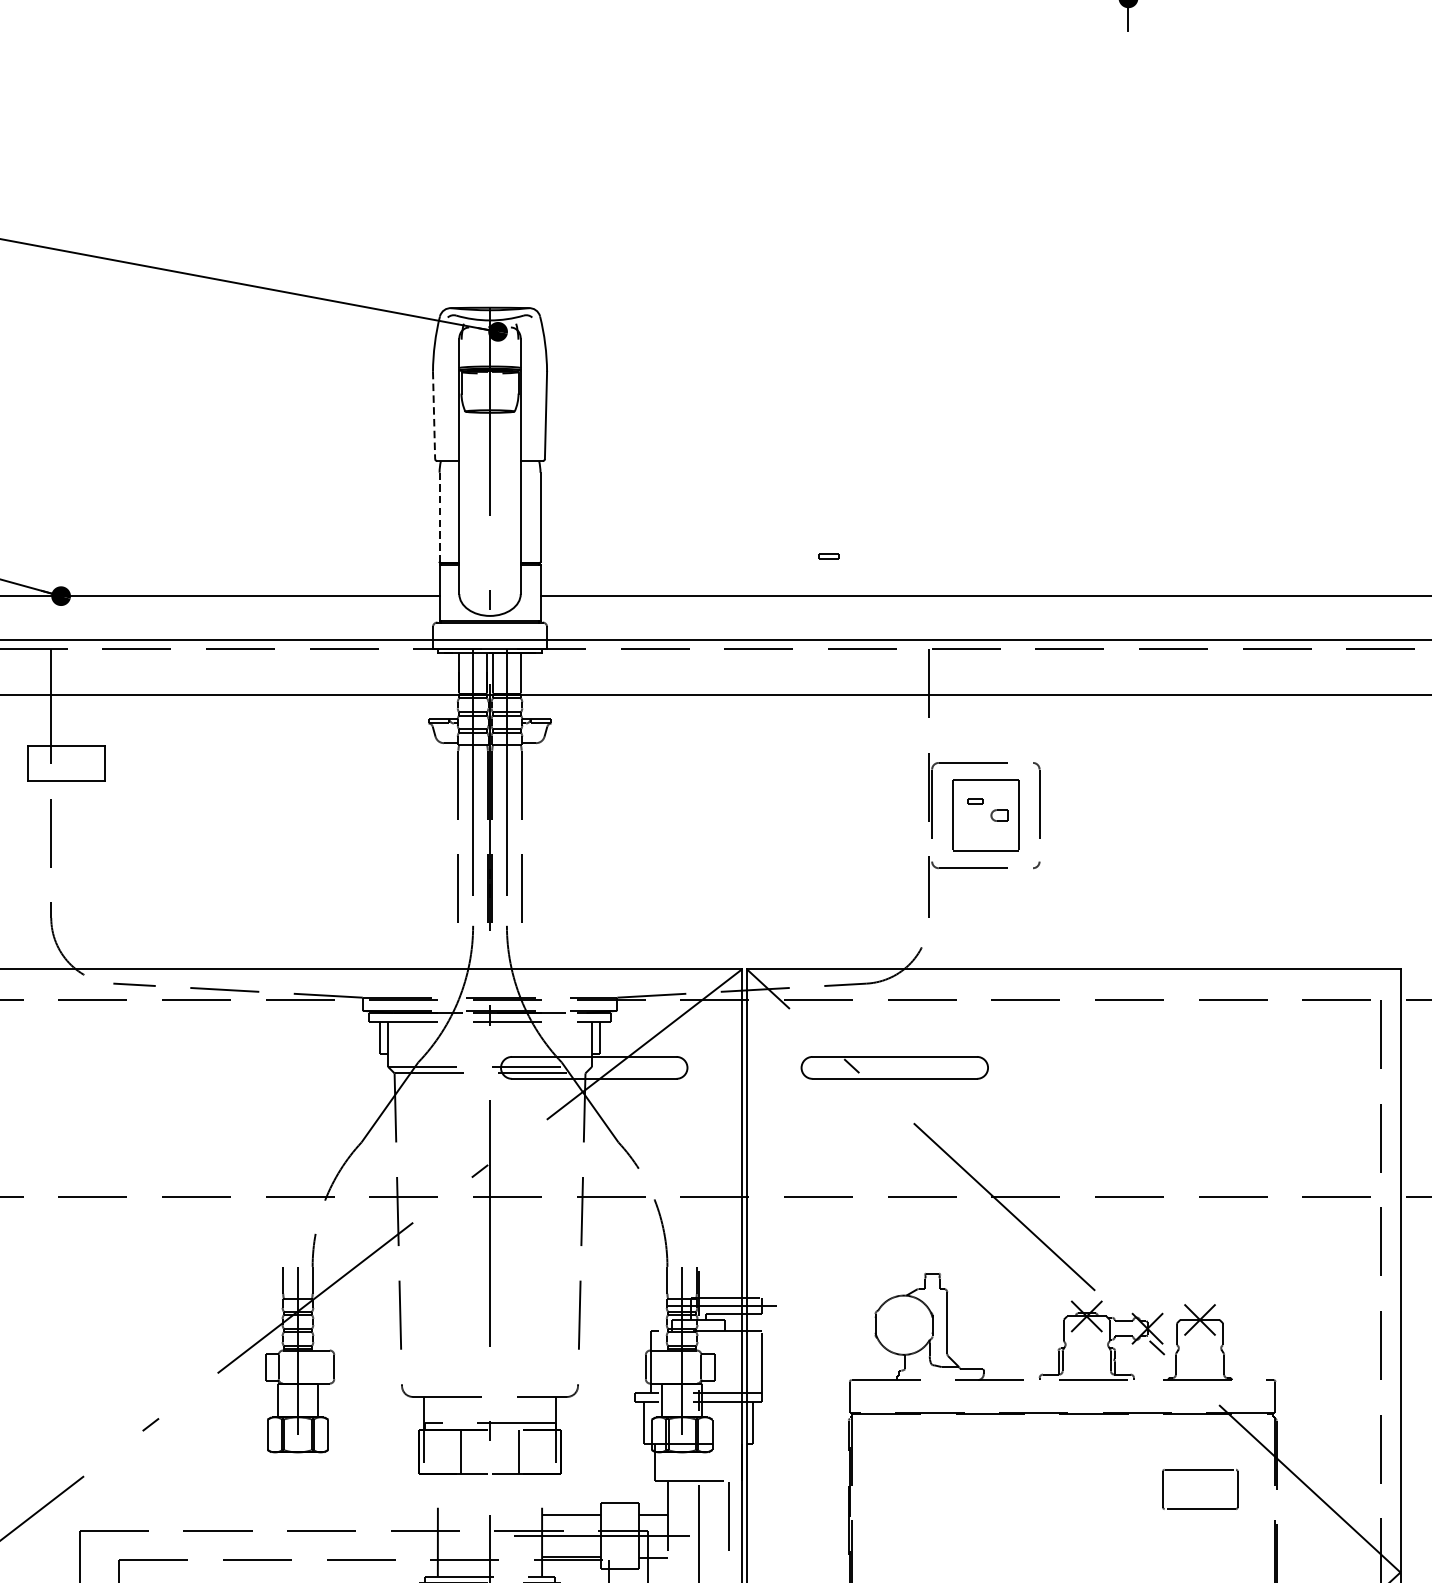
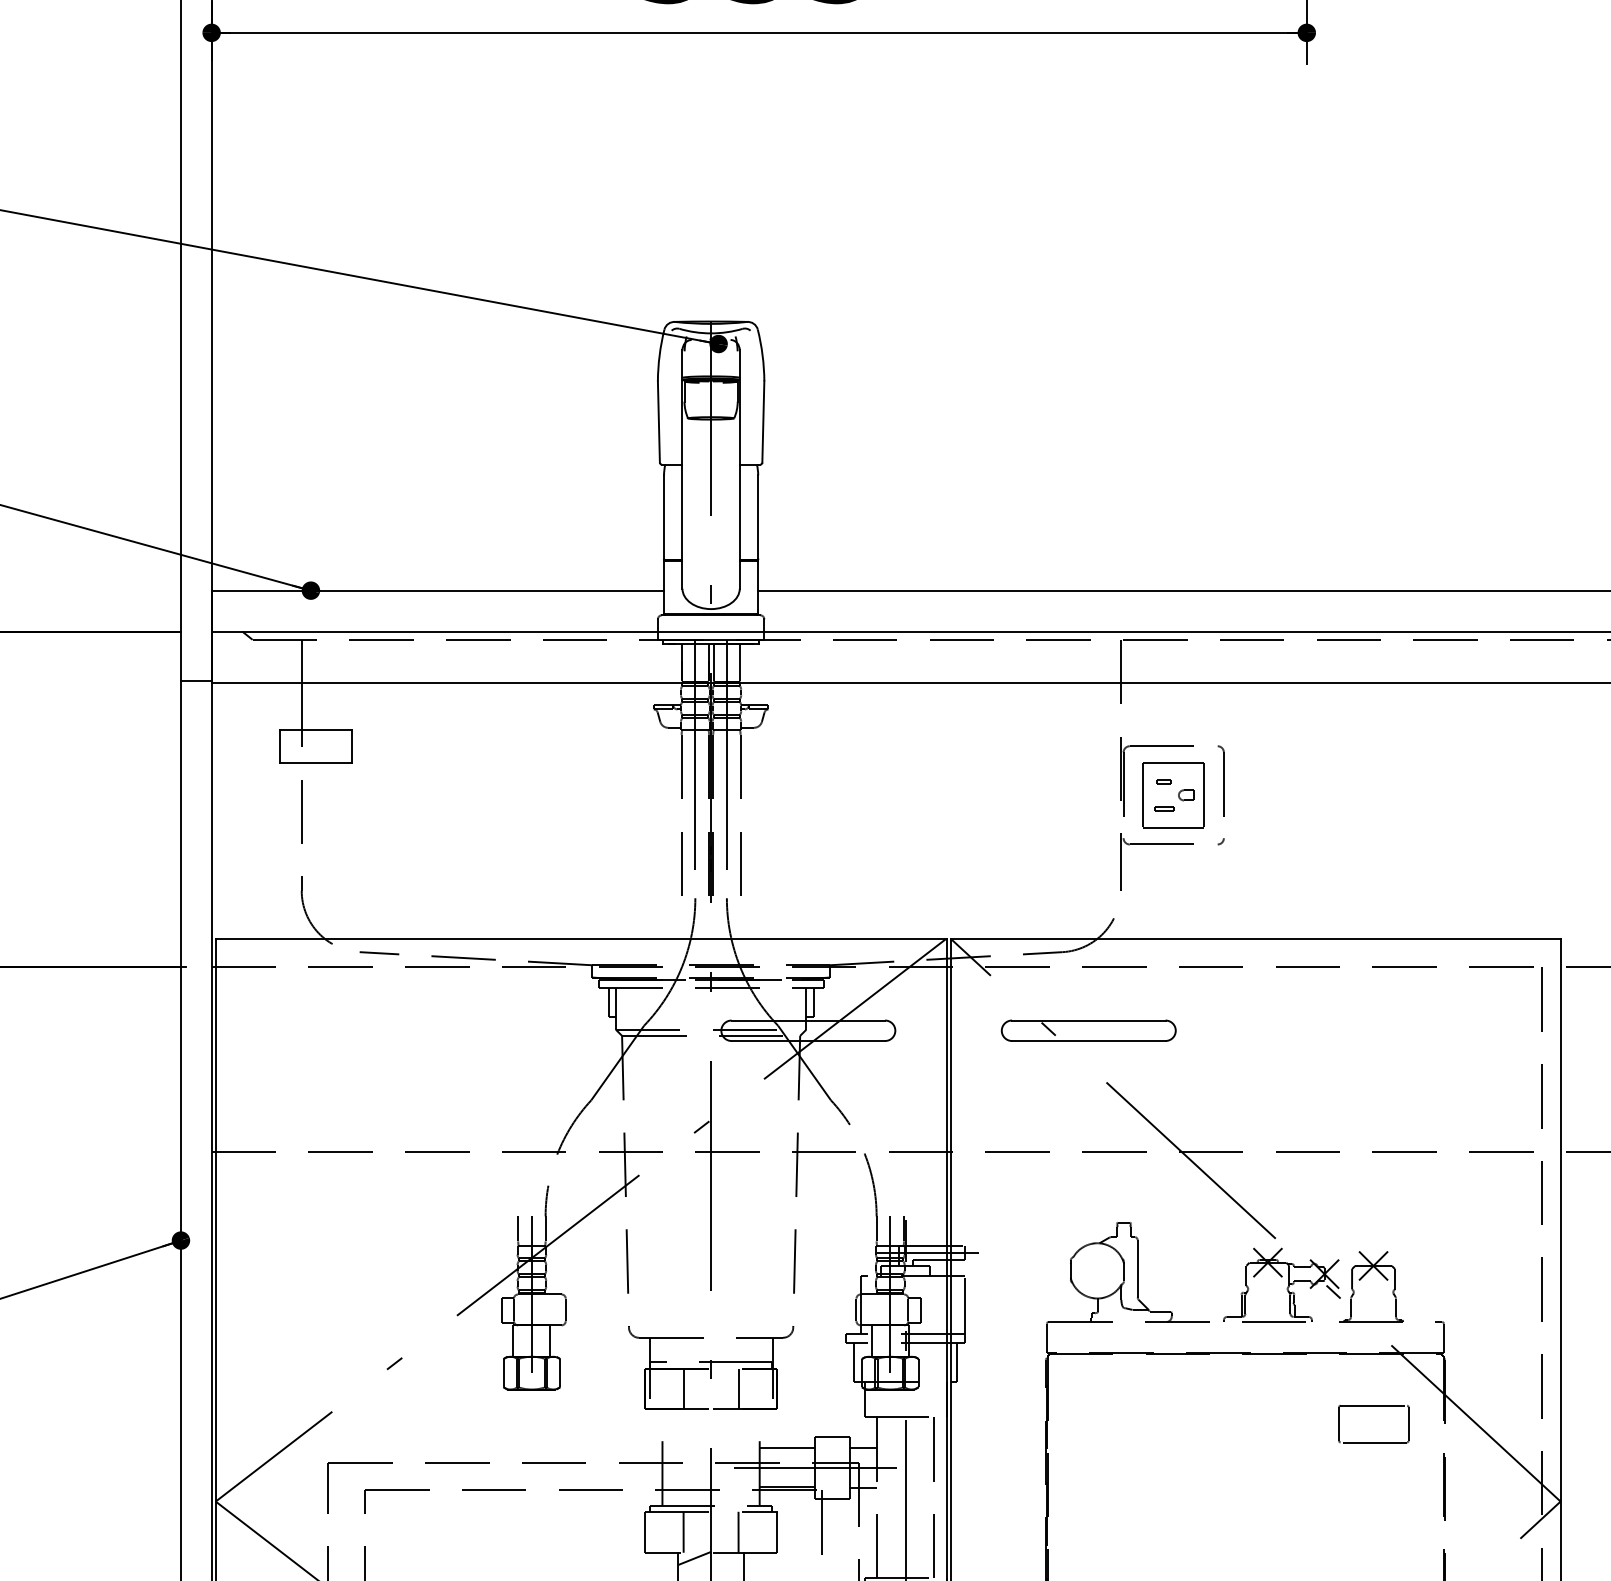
line: (433, 415) -> (658, 422), dashed -> solid
line: (440, 517) -> (664, 517), dashed -> solid
part: (829, 556) -> (1164, 808), moved

